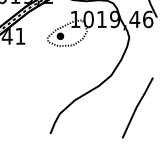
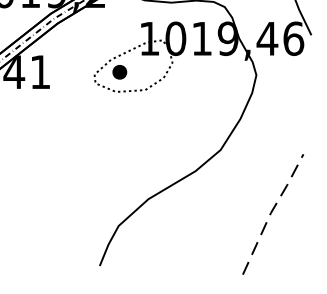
line: (136, 107) -> (270, 213), solid -> dashed

